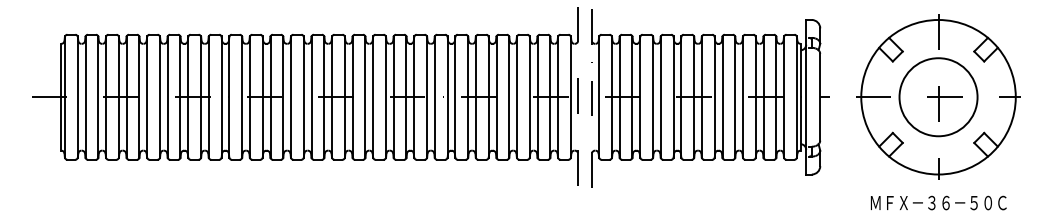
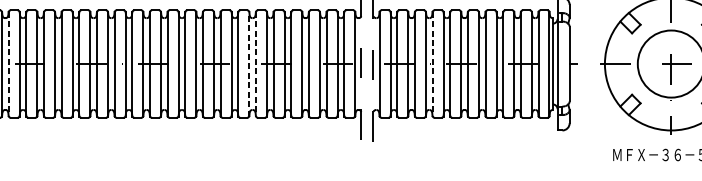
line: (447, 96) -> (249, 63), solid -> dashed
line: (167, 97) -> (8, 64), solid -> dashed
line: (455, 97) -> (256, 64), solid -> dashed
line: (660, 97) -> (432, 64), solid -> dashed

